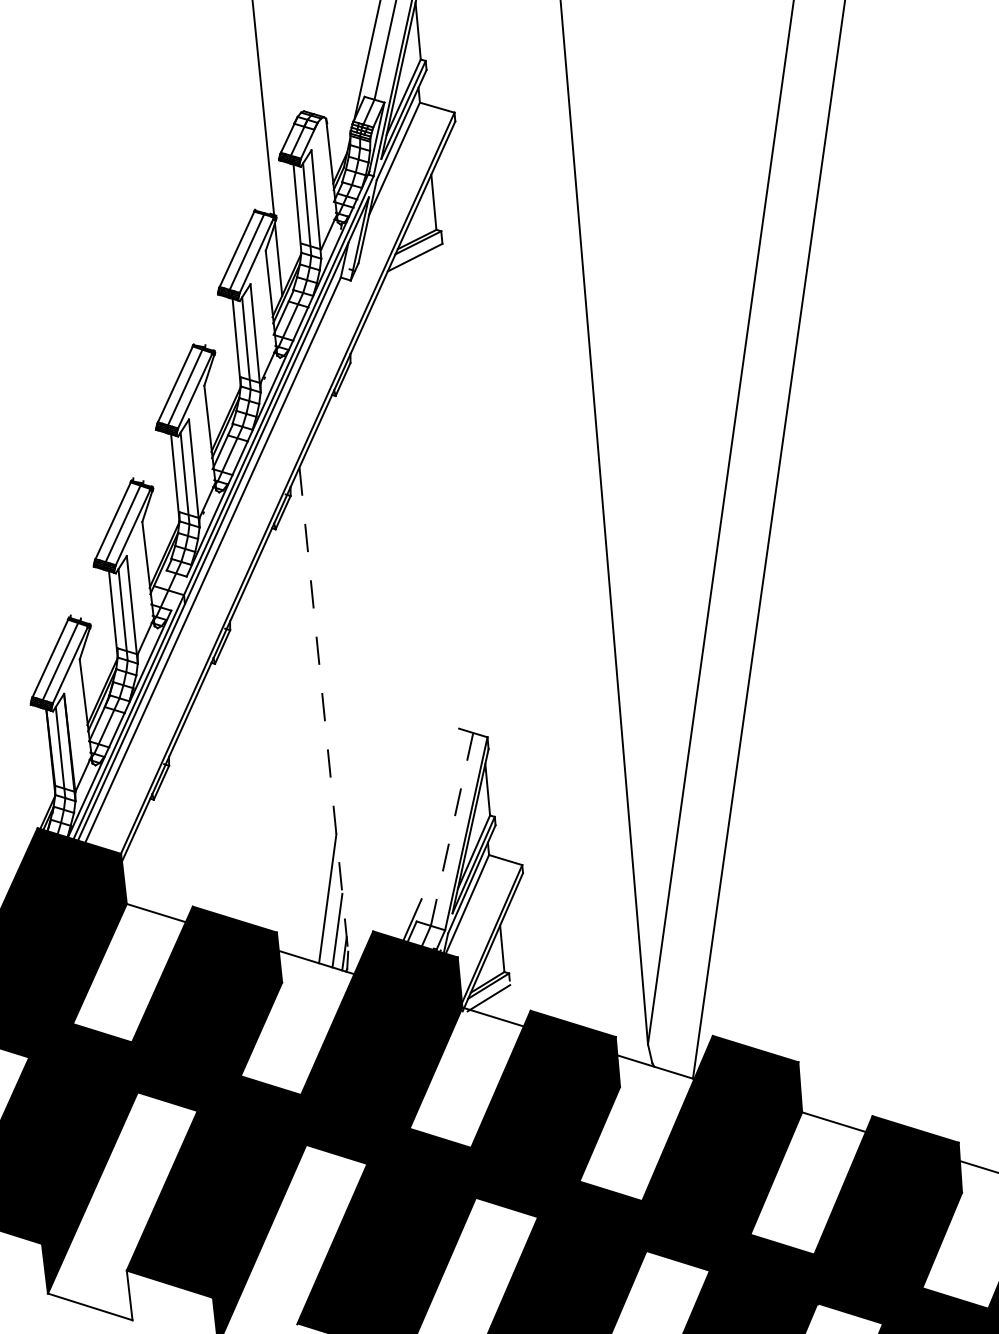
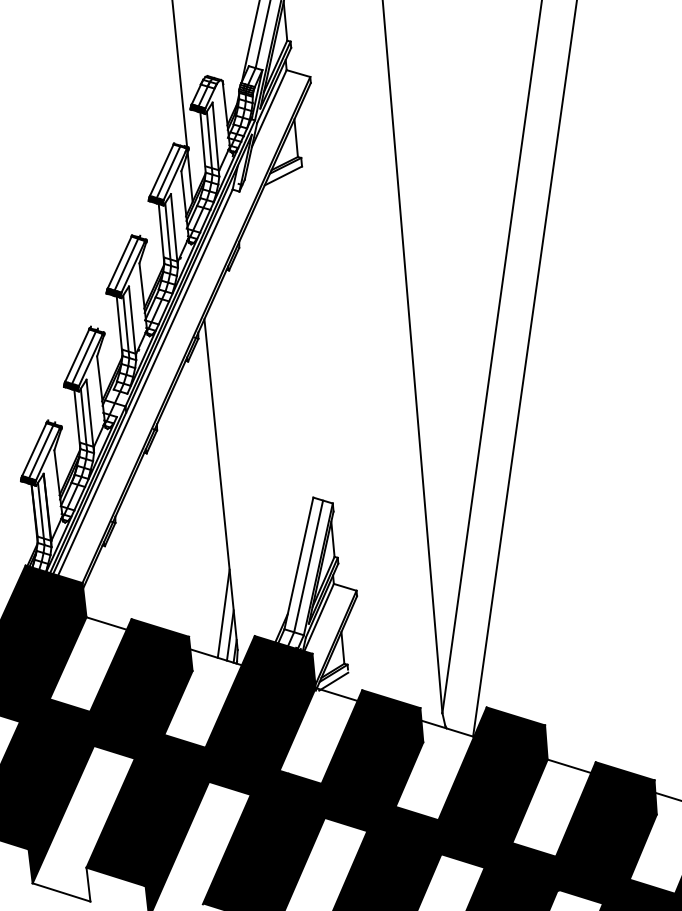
line: (324, 710) -> (221, 485), dashed -> solid
line: (437, 825) -> (298, 563), added
line: (451, 829) -> (308, 566), dashed -> solid

